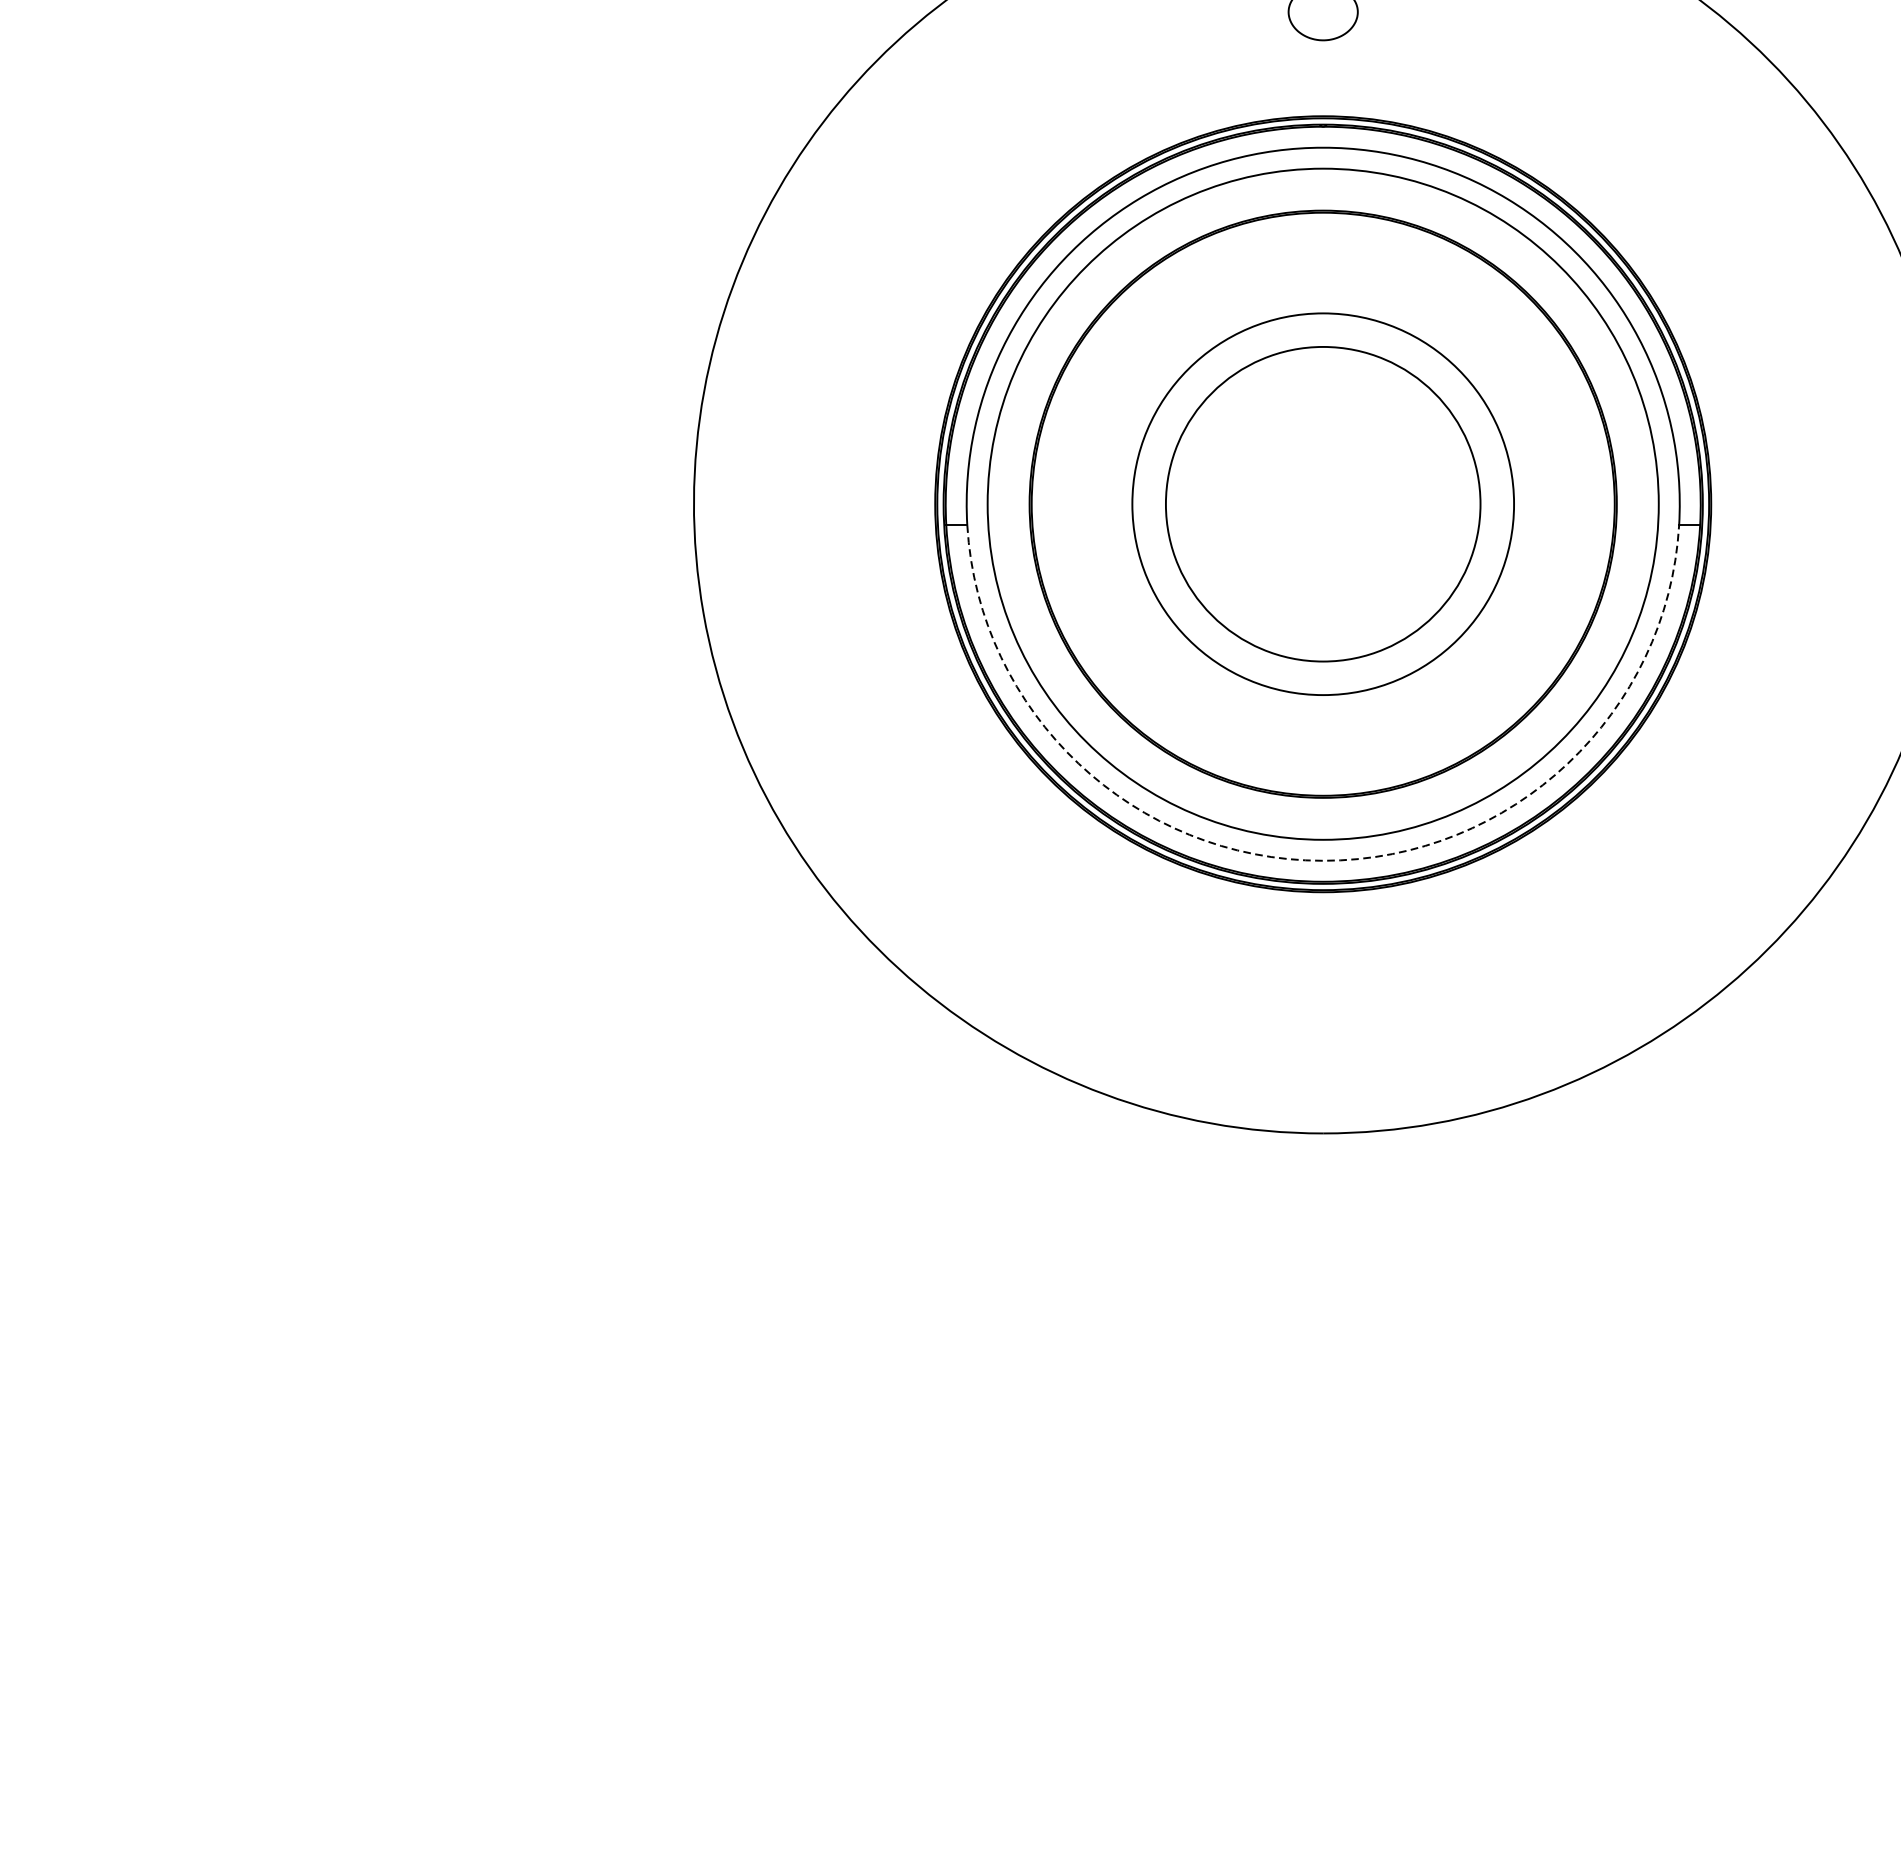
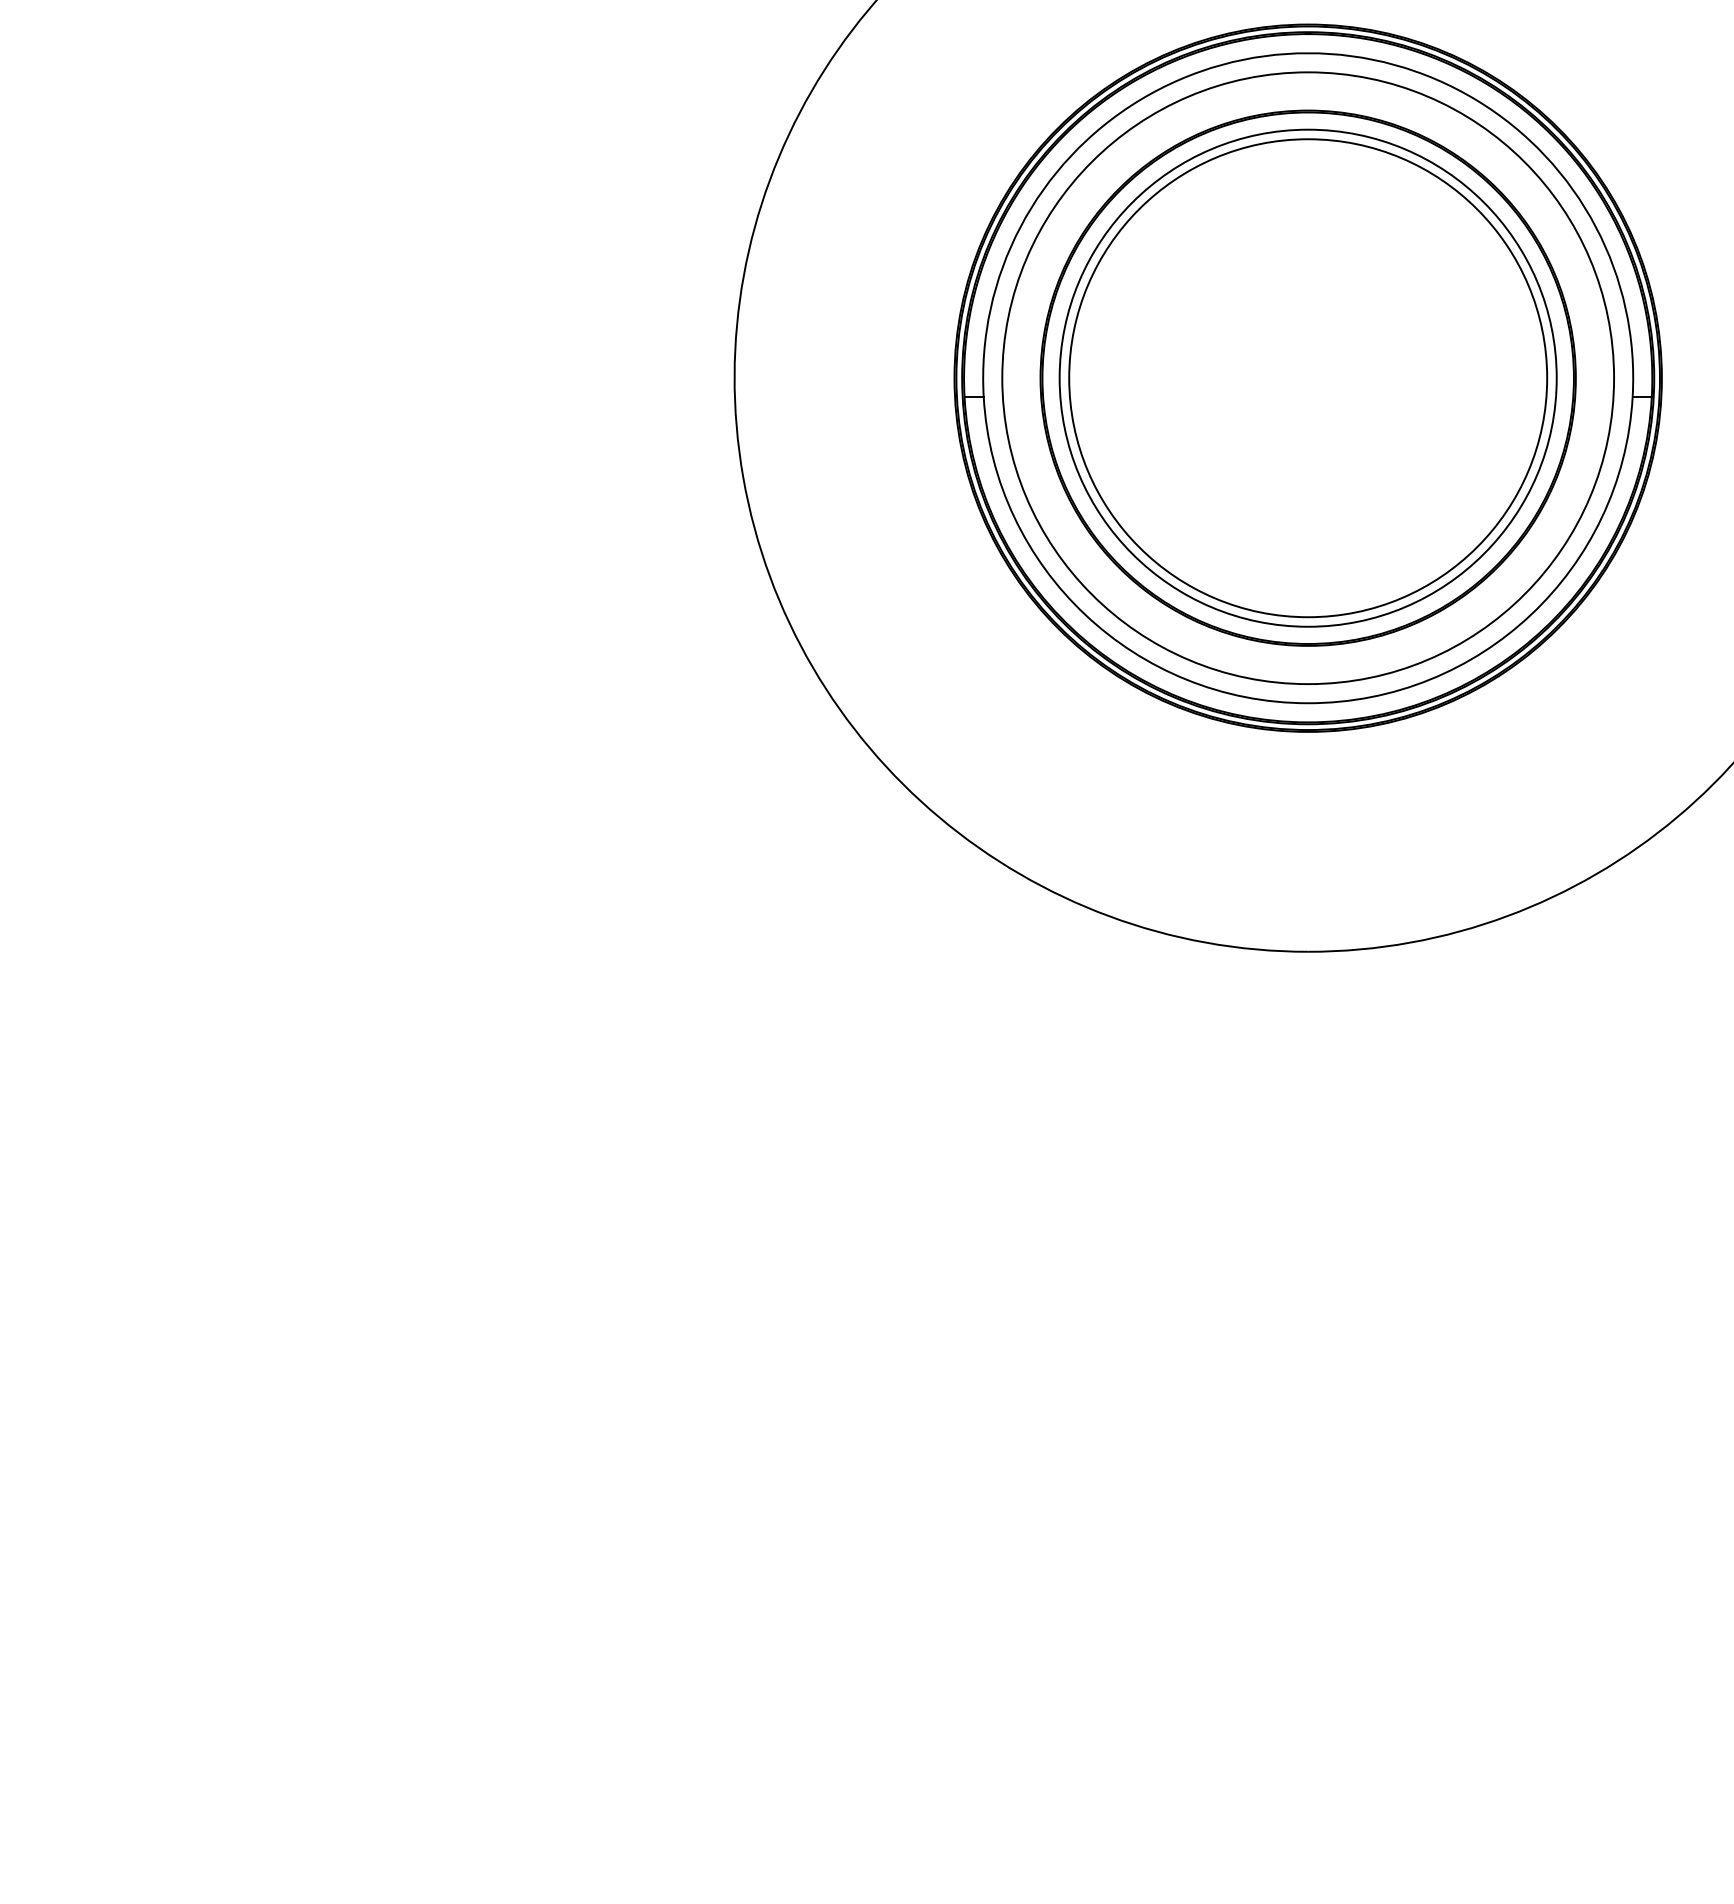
circle: (1322, 503) -> (1307, 377), size x1.43
circle: (1323, 504) -> (1308, 378), size x1.67
arc: (1323, 861) -> (1308, 703), dashed -> solid

